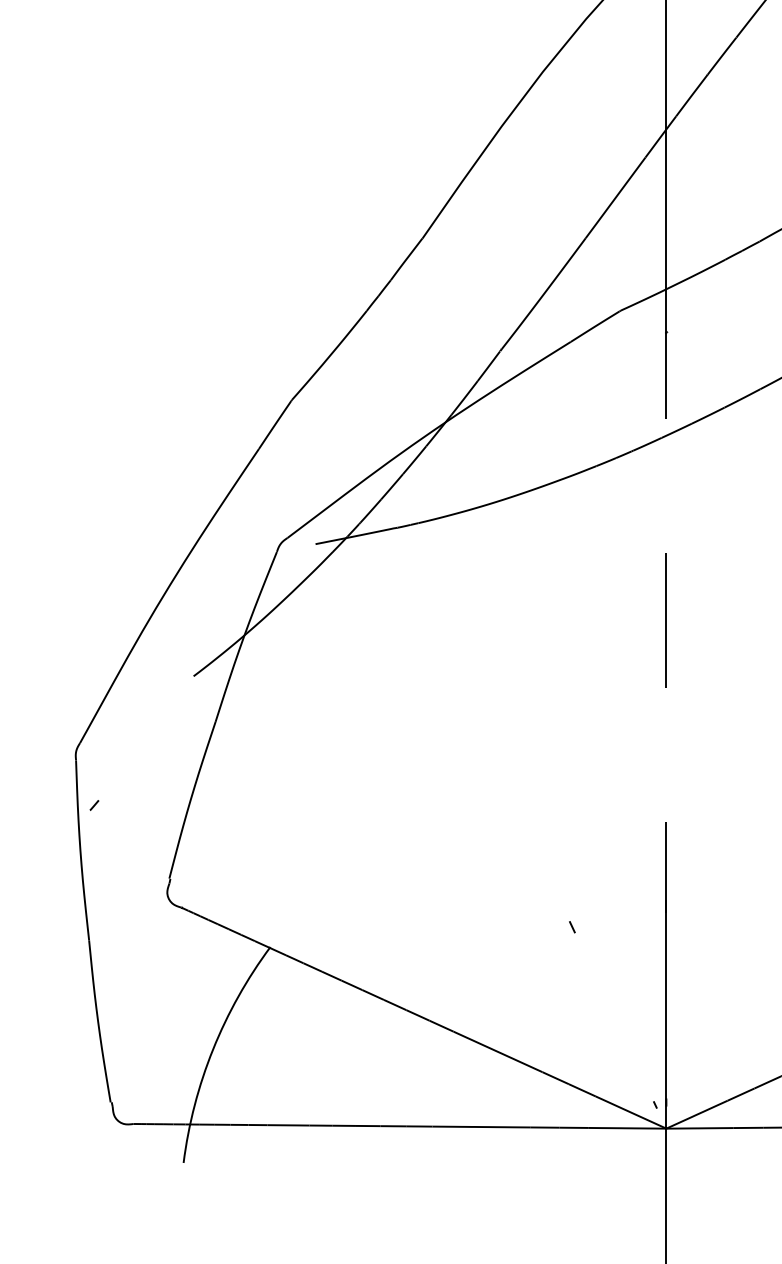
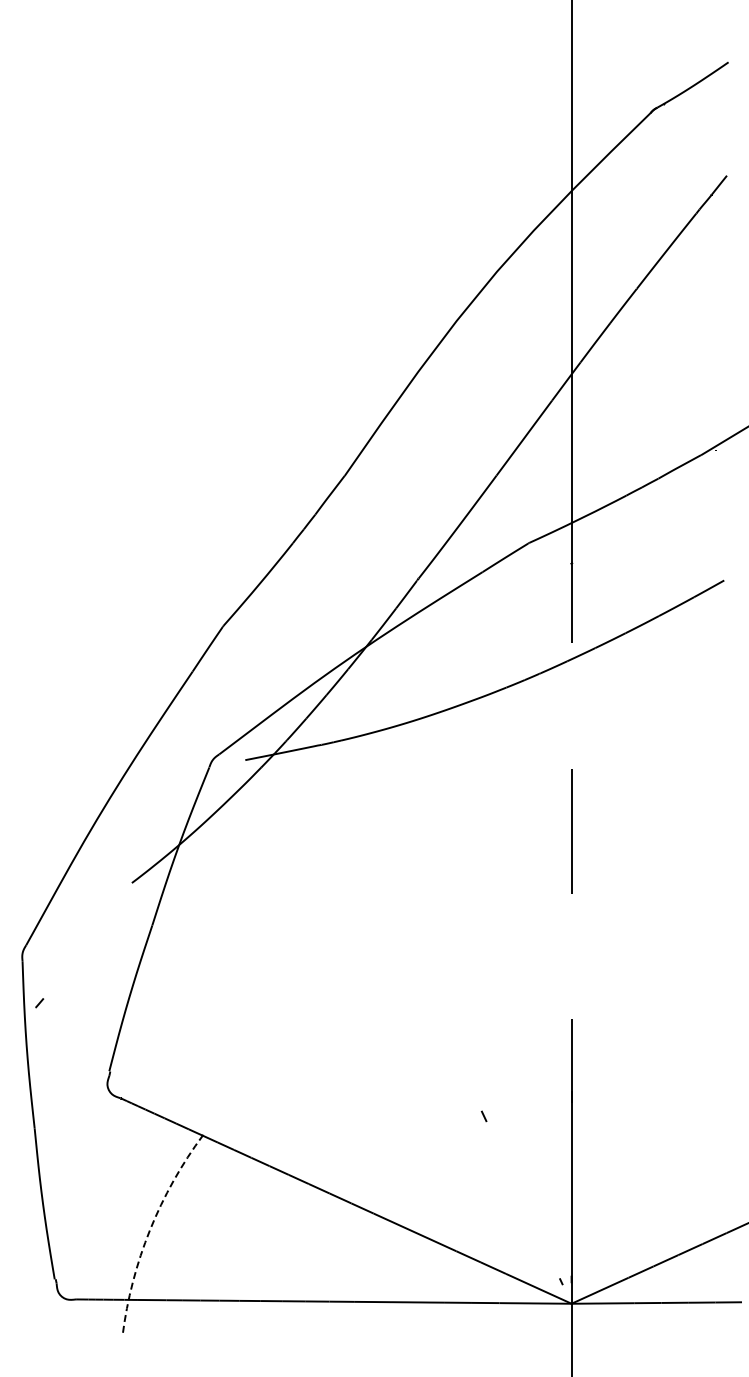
arc: (213, 1049) -> (150, 1230), solid -> dashed

